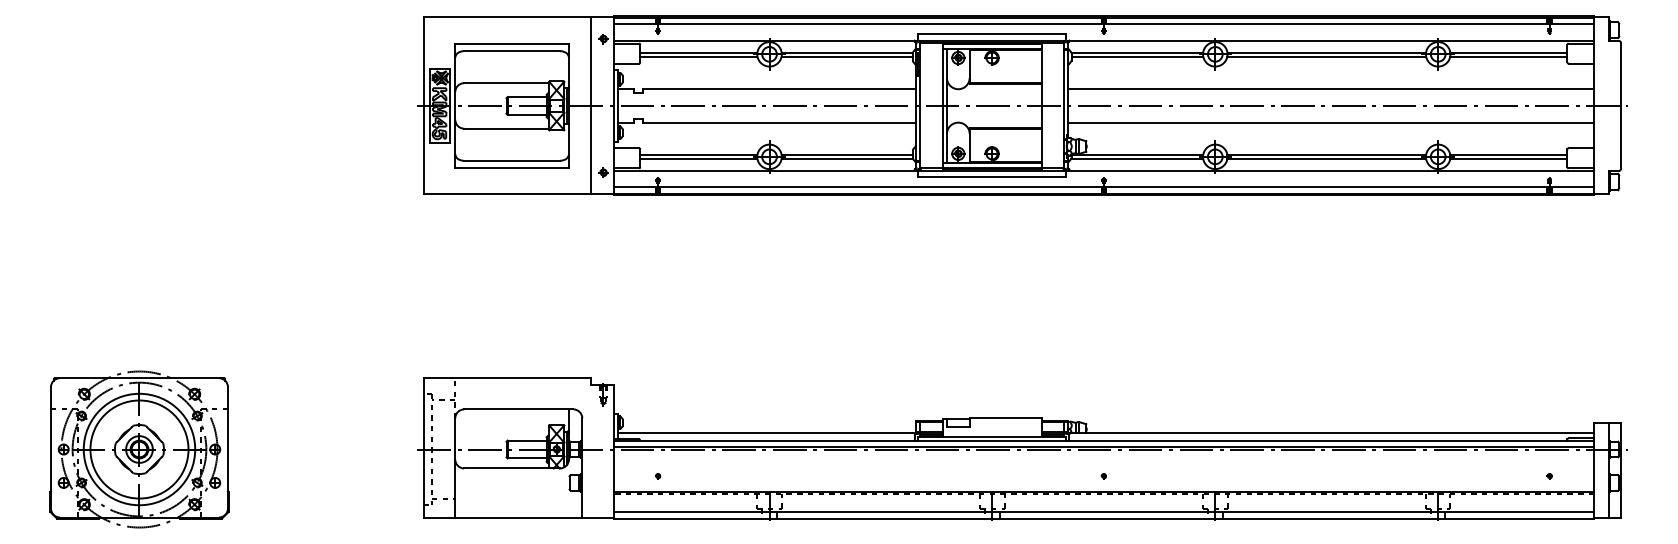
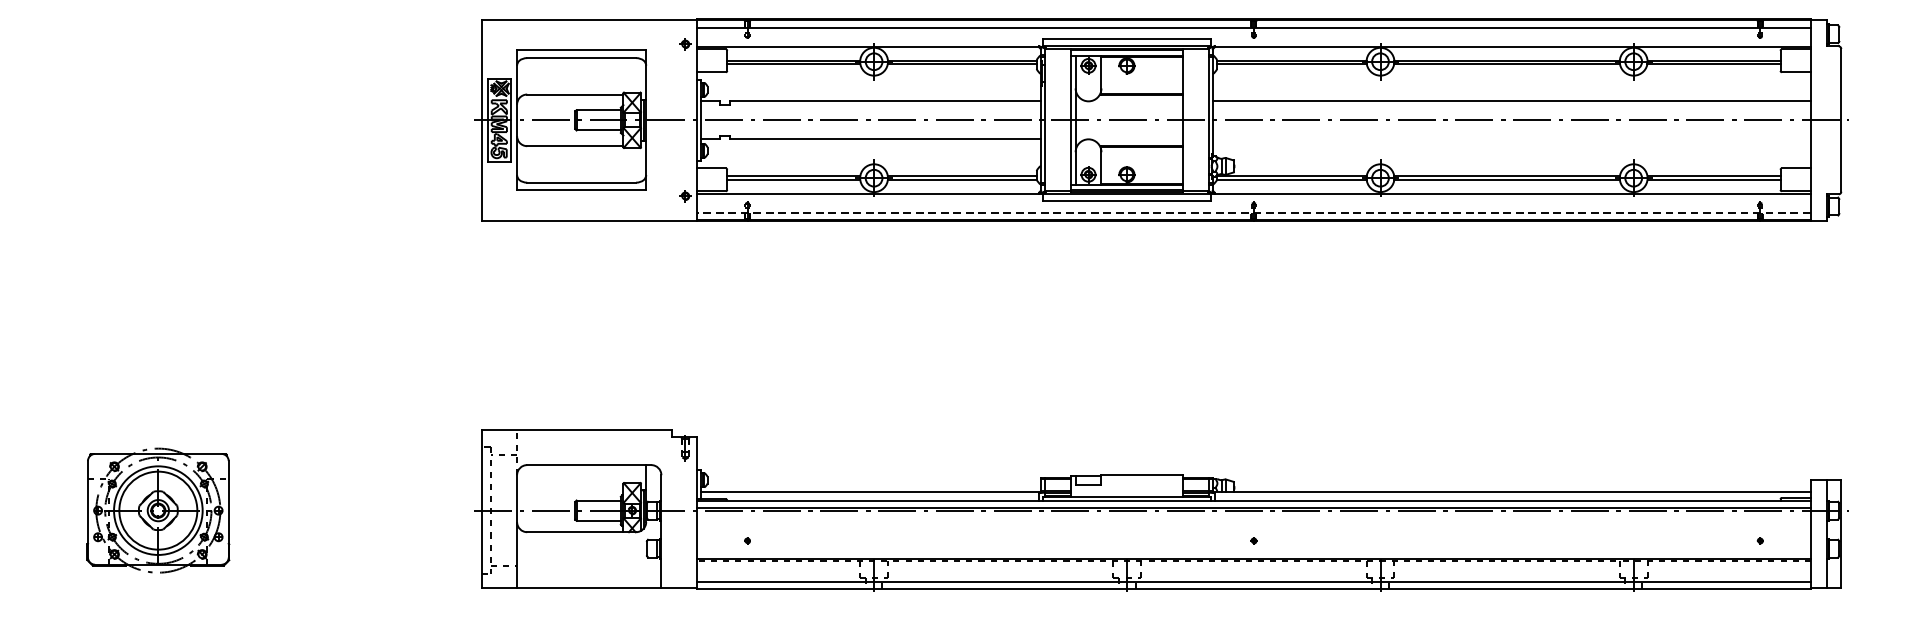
line: (591, 105) -> (671, 119), removed
line: (1330, 122) -> (1511, 139), removed
line: (1103, 187) -> (1253, 213), solid -> dashed
part: (139, 449) -> (158, 510), size x0.7

